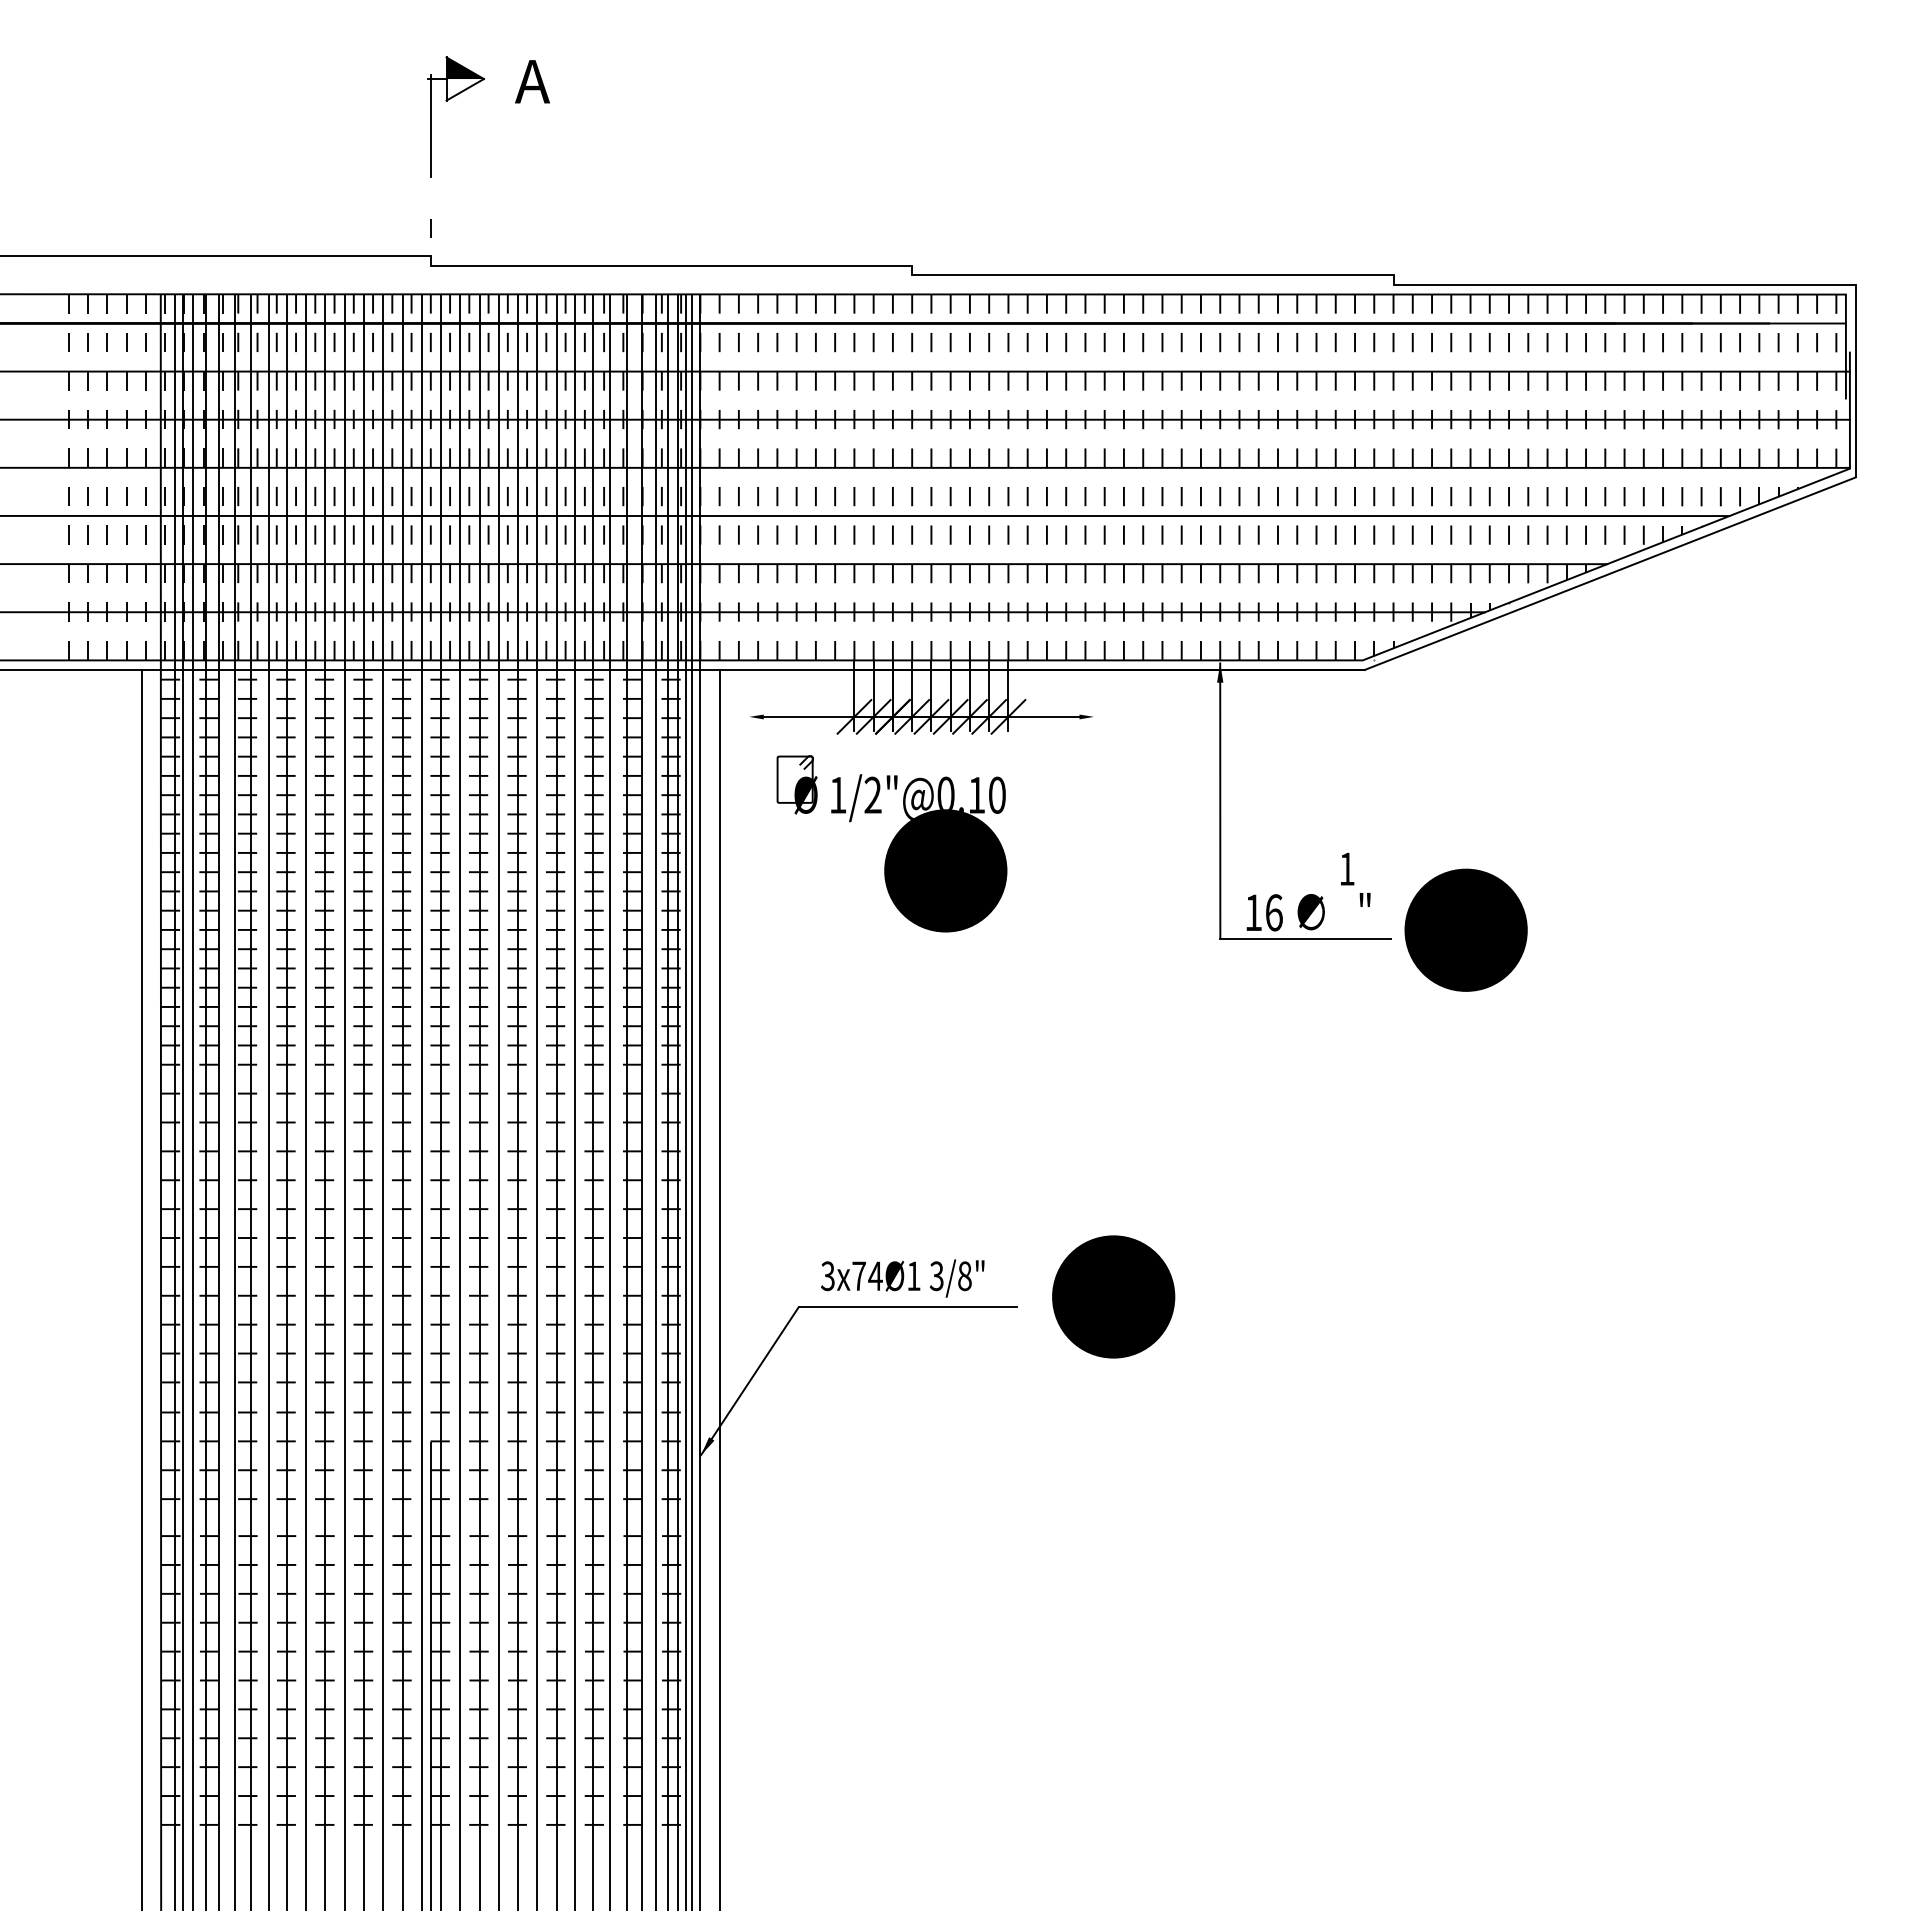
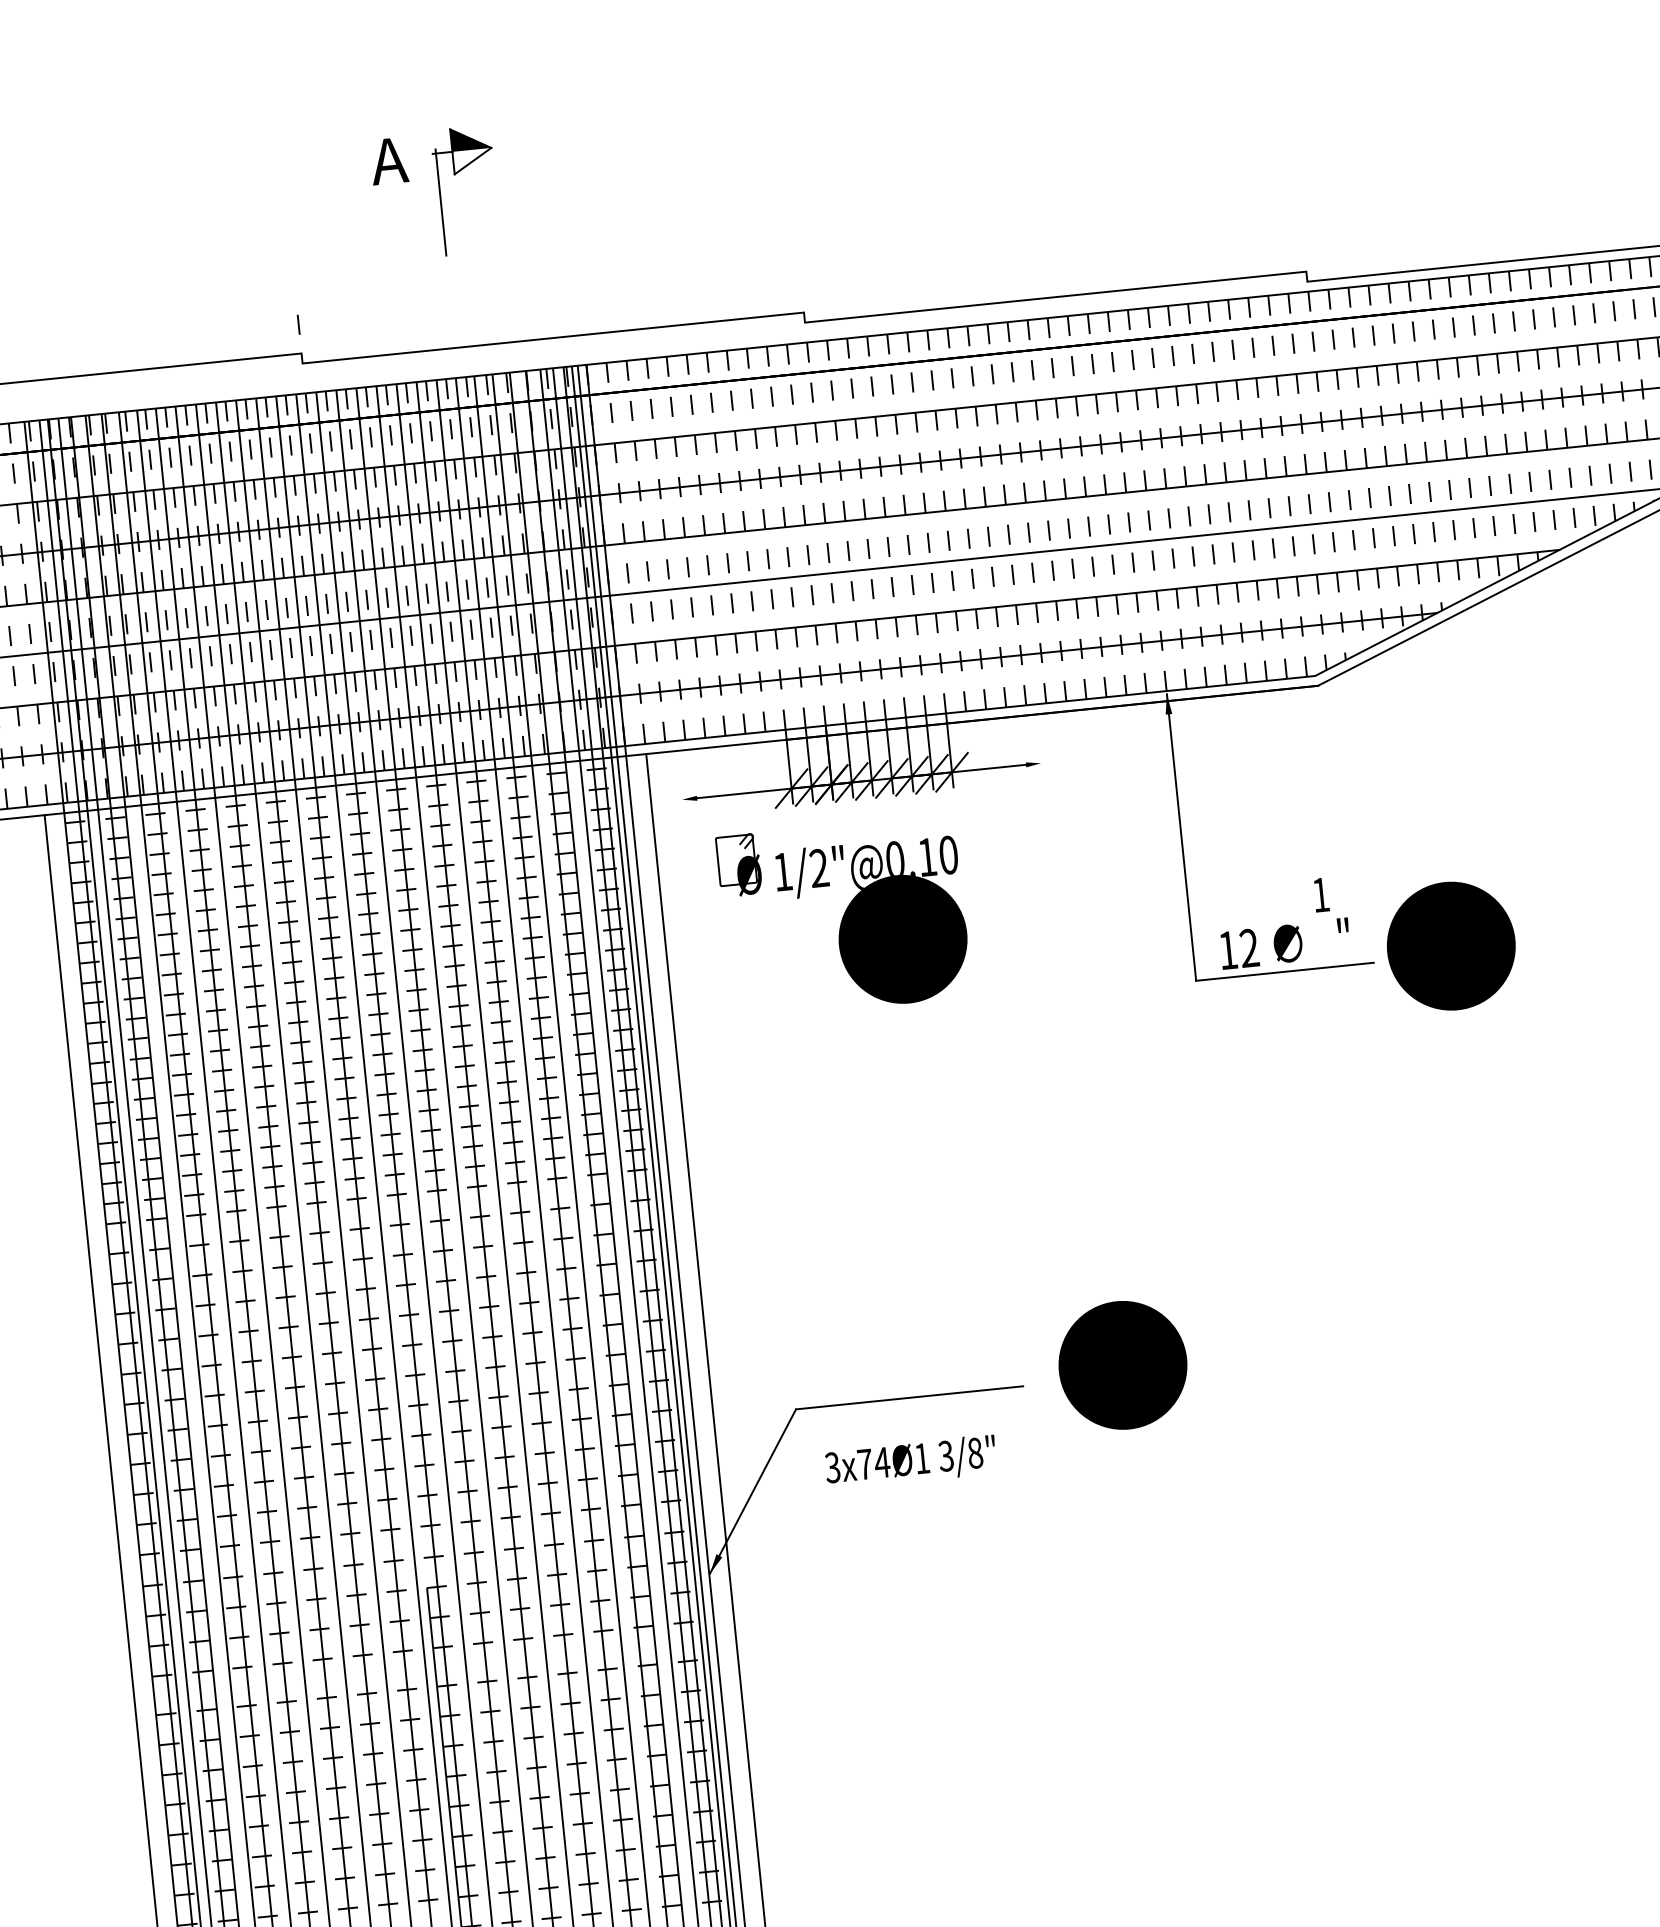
part: (447, 101) -> (455, 175), moved
text: (1273, 912) -> (1248, 948), 16 -> 12
text: (902, 1278) -> (910, 1462), moved

